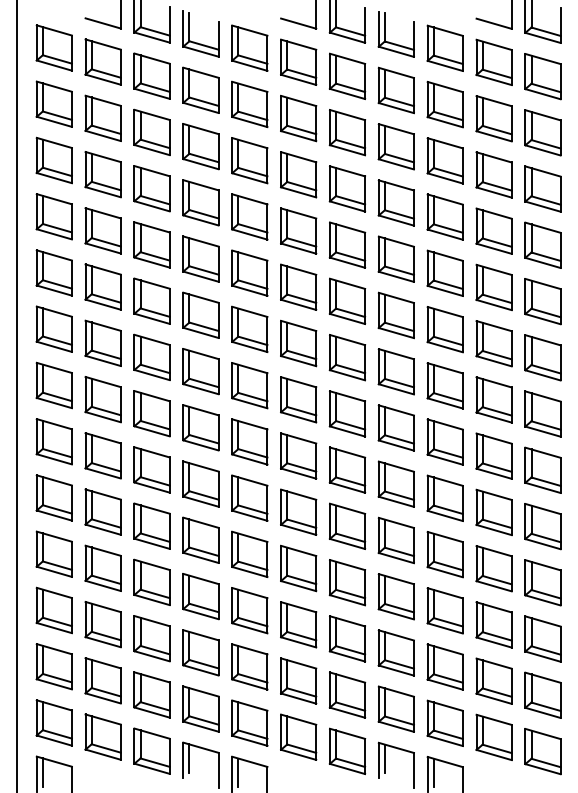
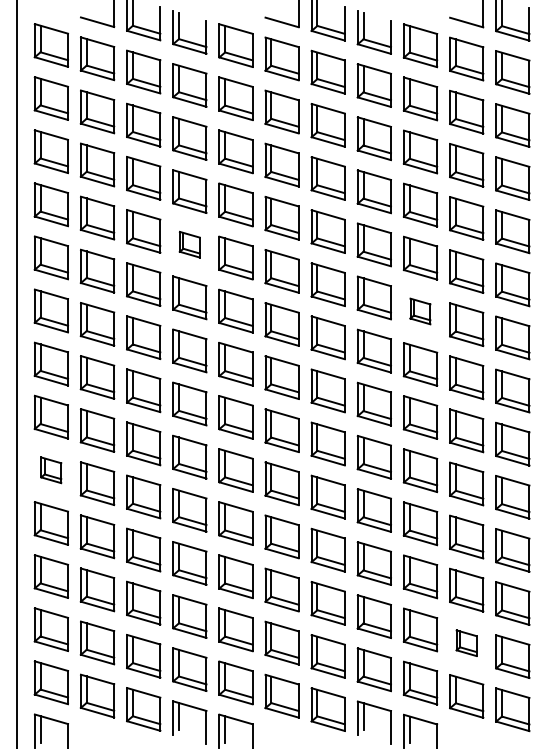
part: (200, 258) -> (189, 244), size x0.6
part: (444, 329) -> (419, 311), size x0.6
part: (53, 497) -> (50, 469), size x0.6
part: (493, 680) -> (466, 642), size x0.6

